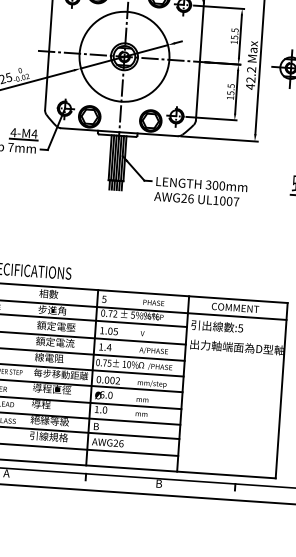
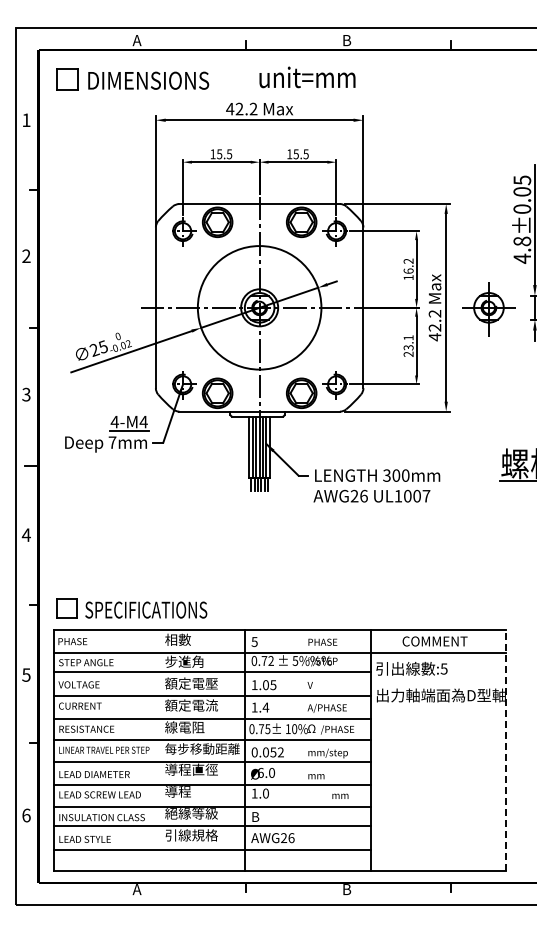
text: (234, 33) -> (408, 265), 15.5 -> 16.2
text: (230, 91) -> (408, 345), 15.5 -> 23.1
text: (112, 380) -> (273, 752), 0.002 -> 0.052
line: (281, 390) -> (506, 750), solid -> dashed
text: (141, 413) -> (340, 795), moved

